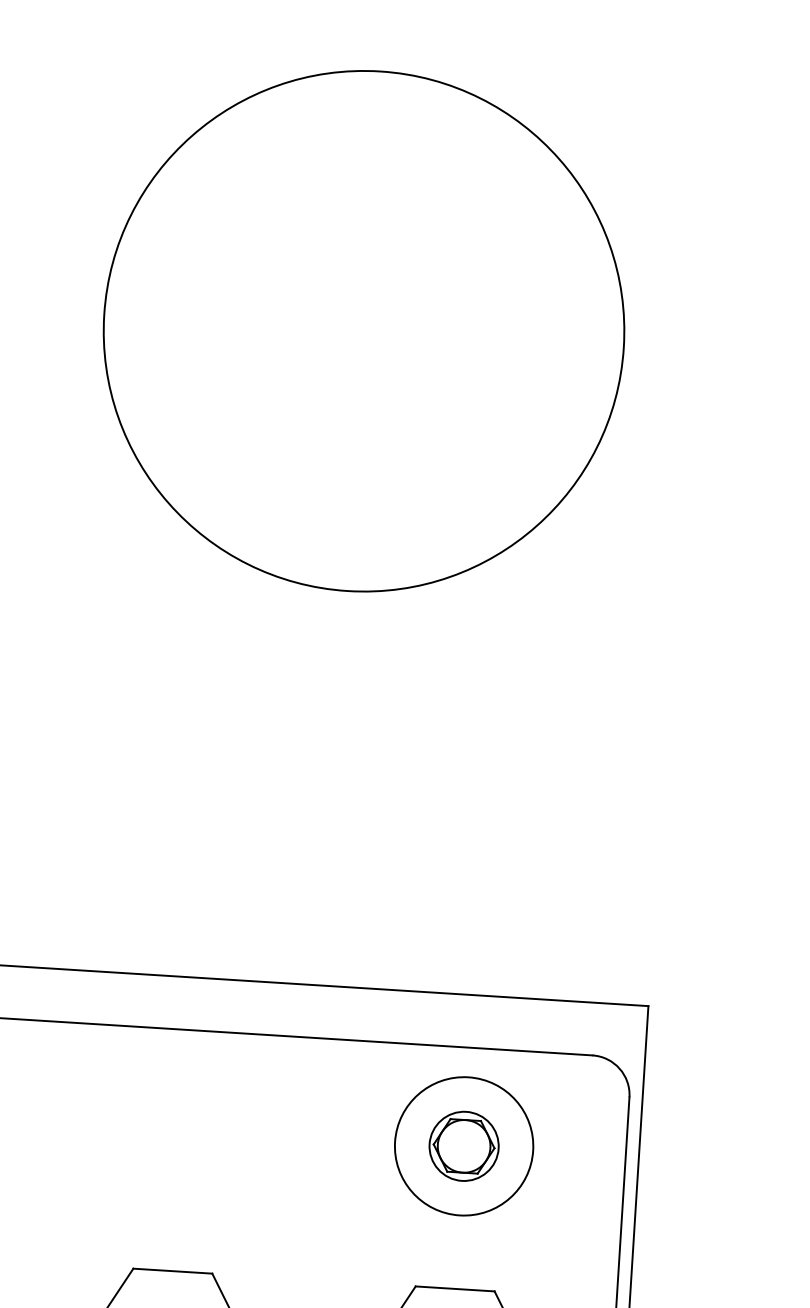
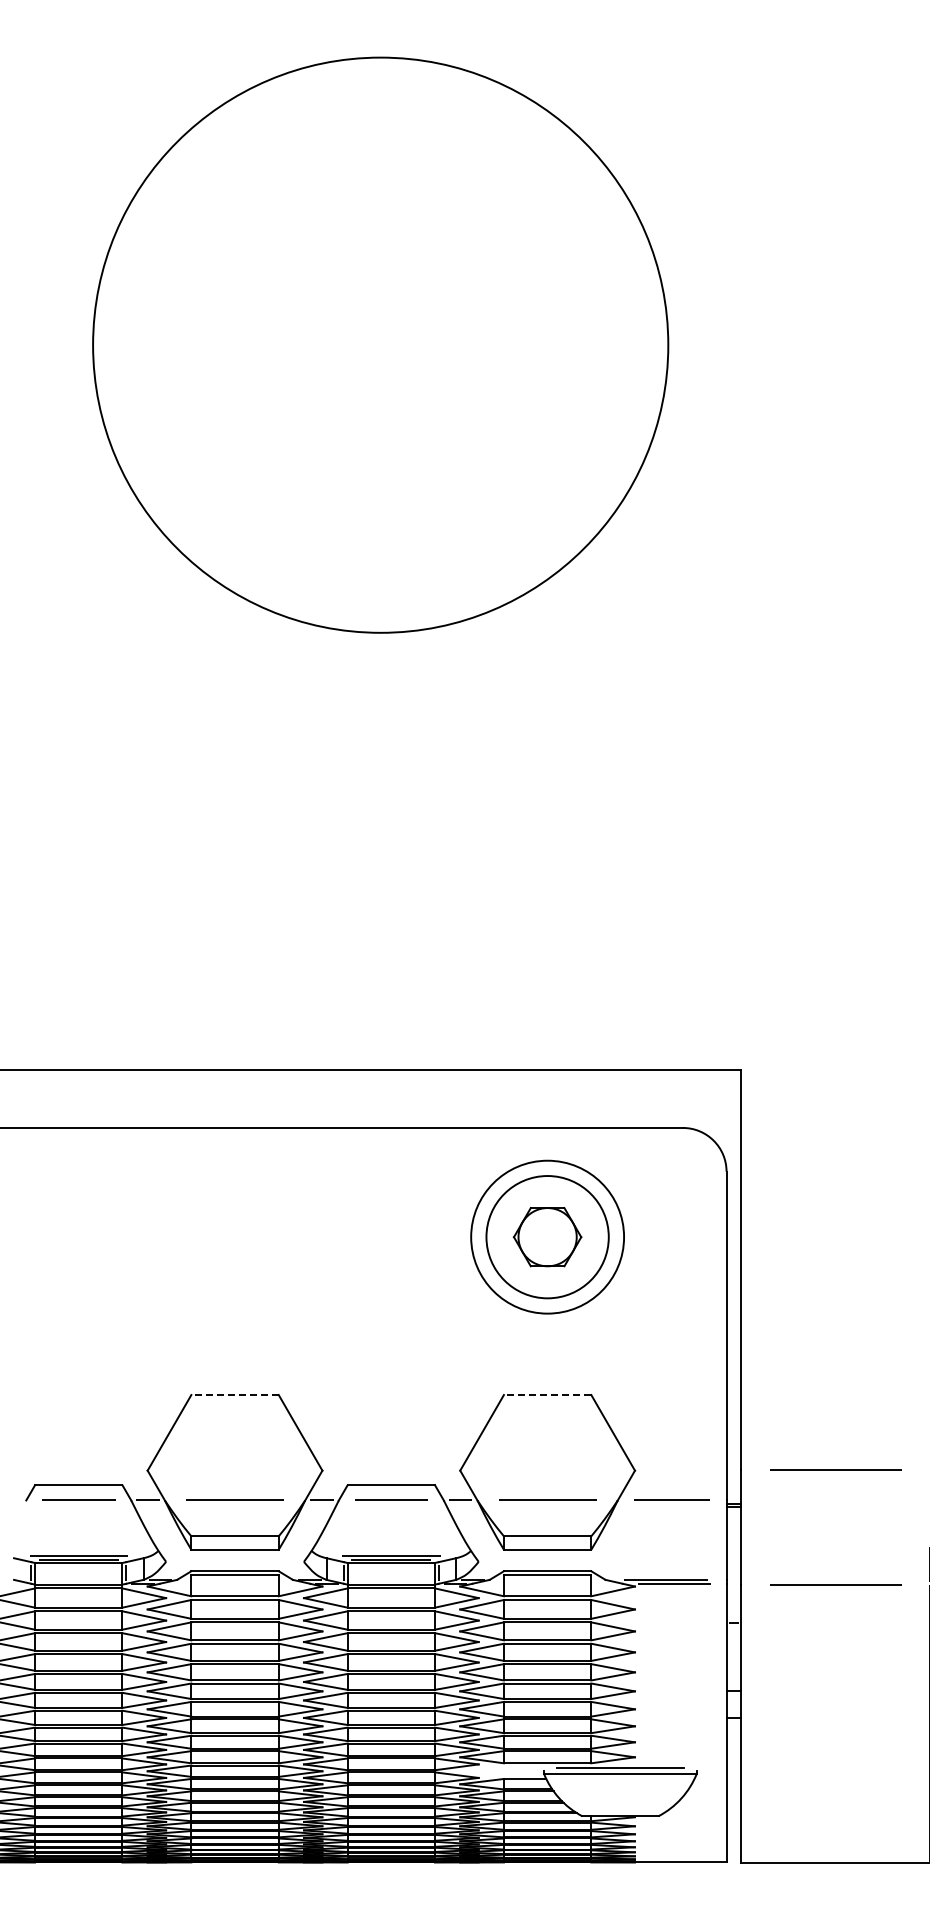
circle: (464, 1145) -> (547, 1236), size x1.6
line: (173, 1271) -> (235, 1395), solid -> dashed
line: (455, 1289) -> (547, 1395), solid -> dashed

